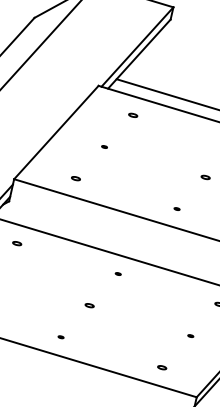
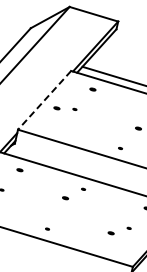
line: (56, 132) -> (44, 100), solid -> dashed
part: (75, 178) -> (56, 108), moved
part: (89, 306) -> (65, 198), moved
part: (161, 368) -> (110, 233), moved

